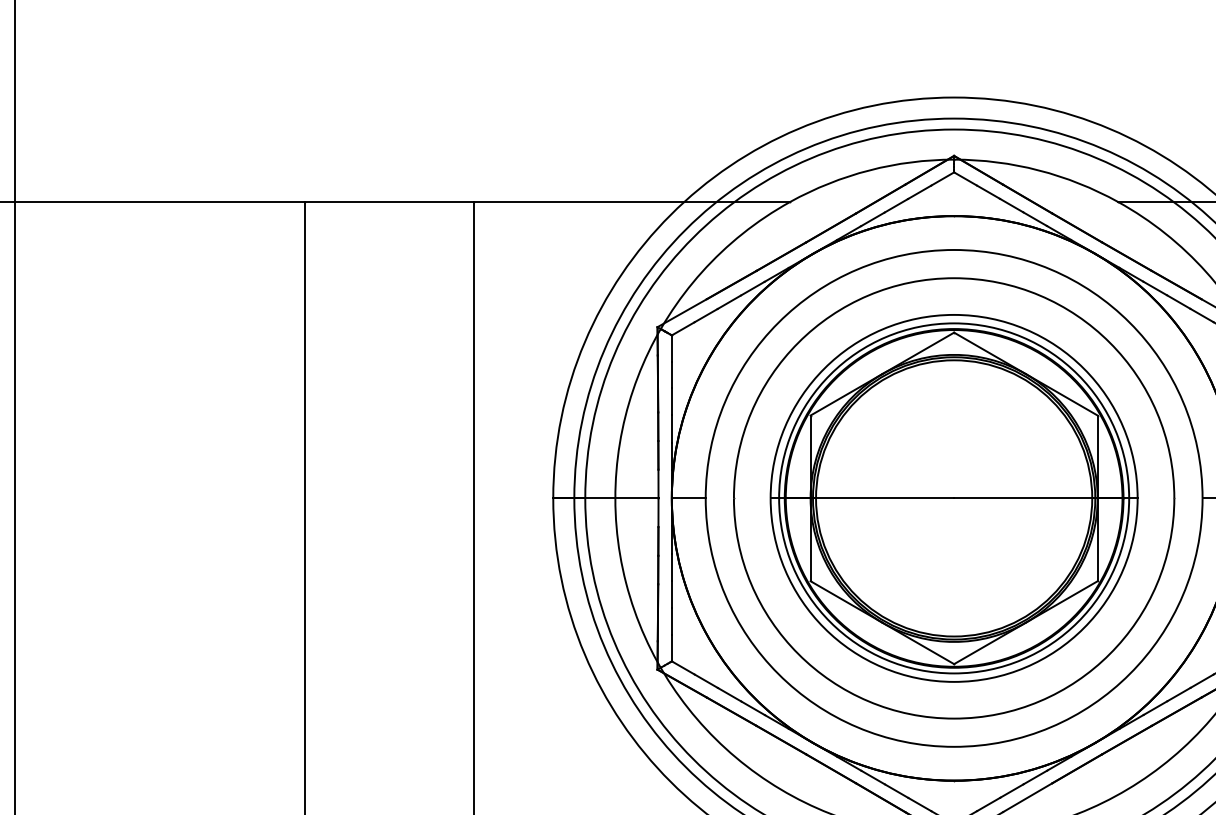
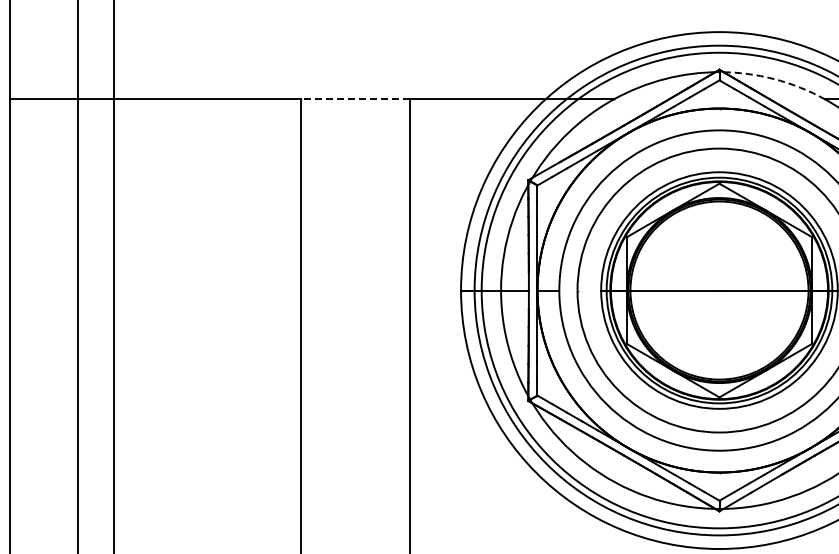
arc: (1039, 171) -> (774, 79), solid -> dashed
line: (389, 202) -> (355, 99), solid -> dashed

